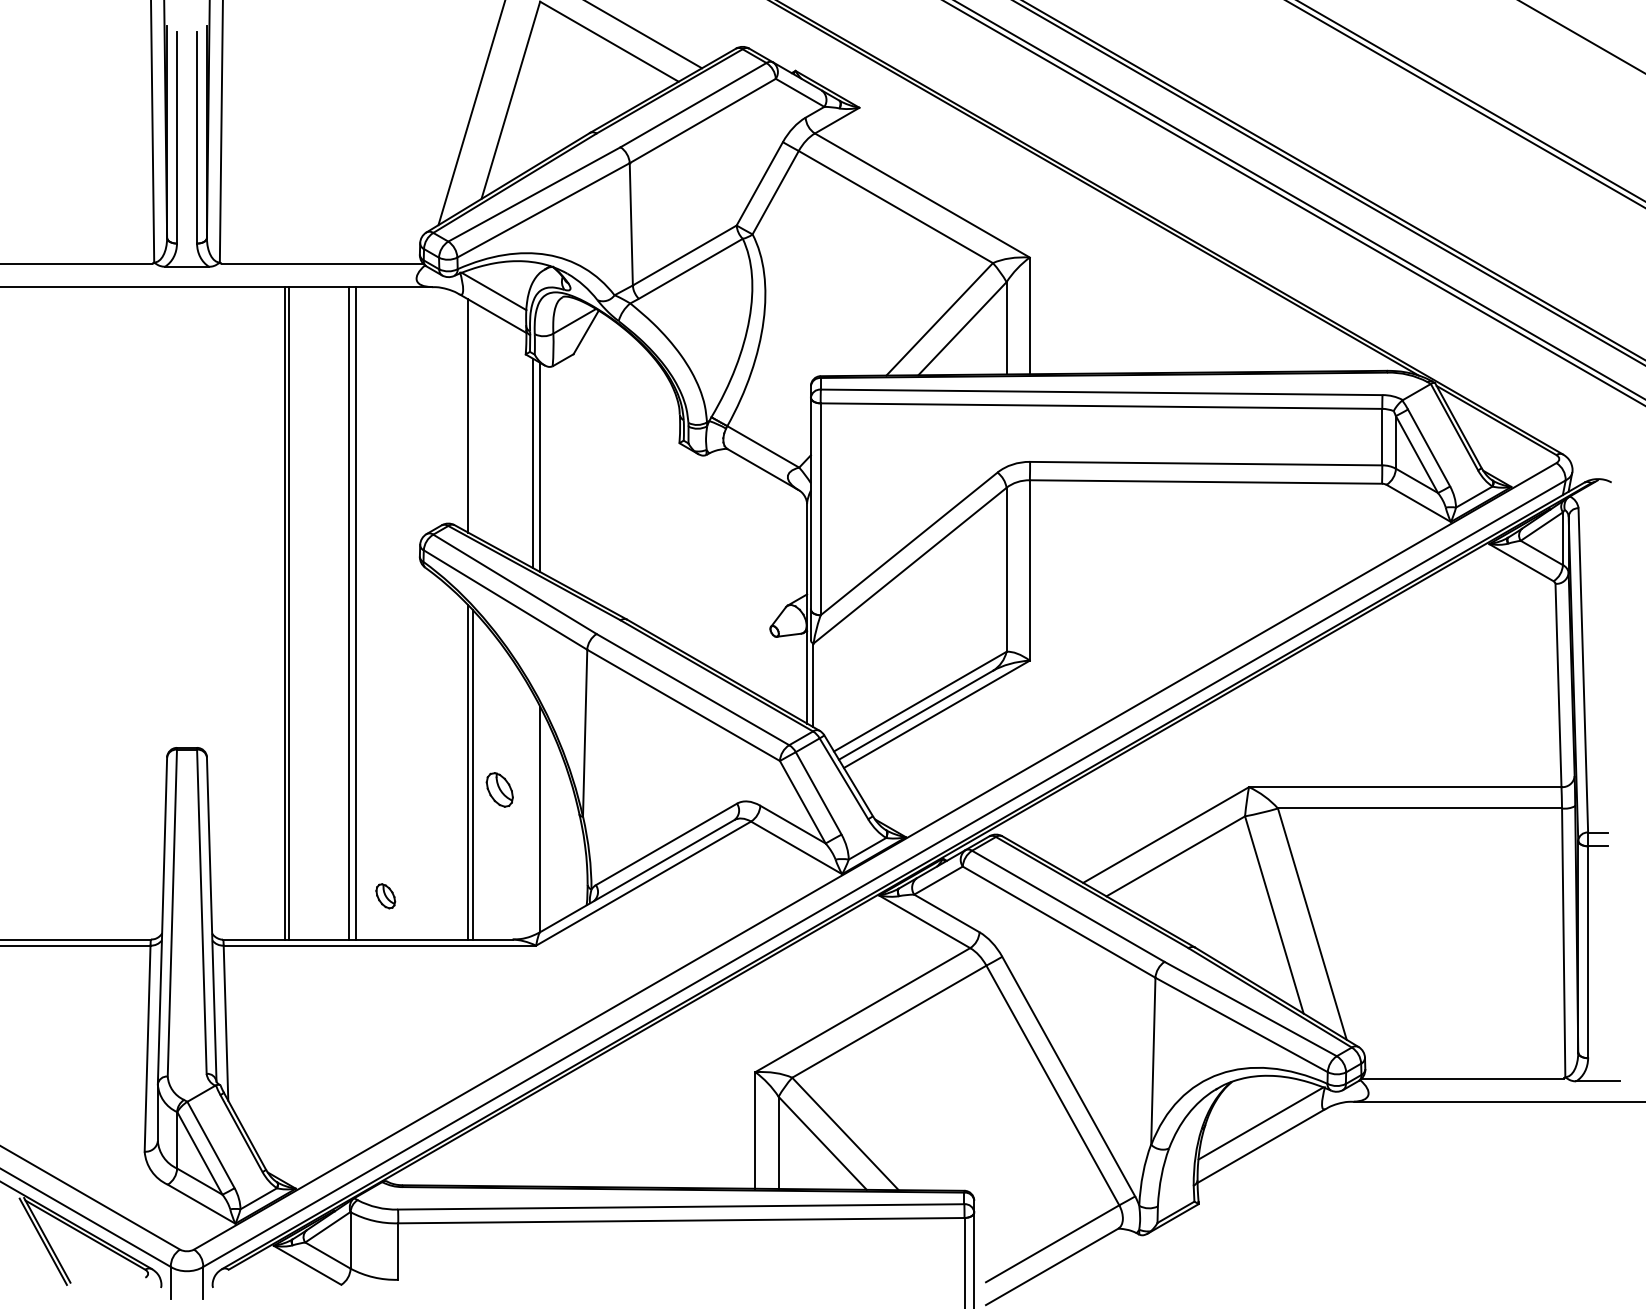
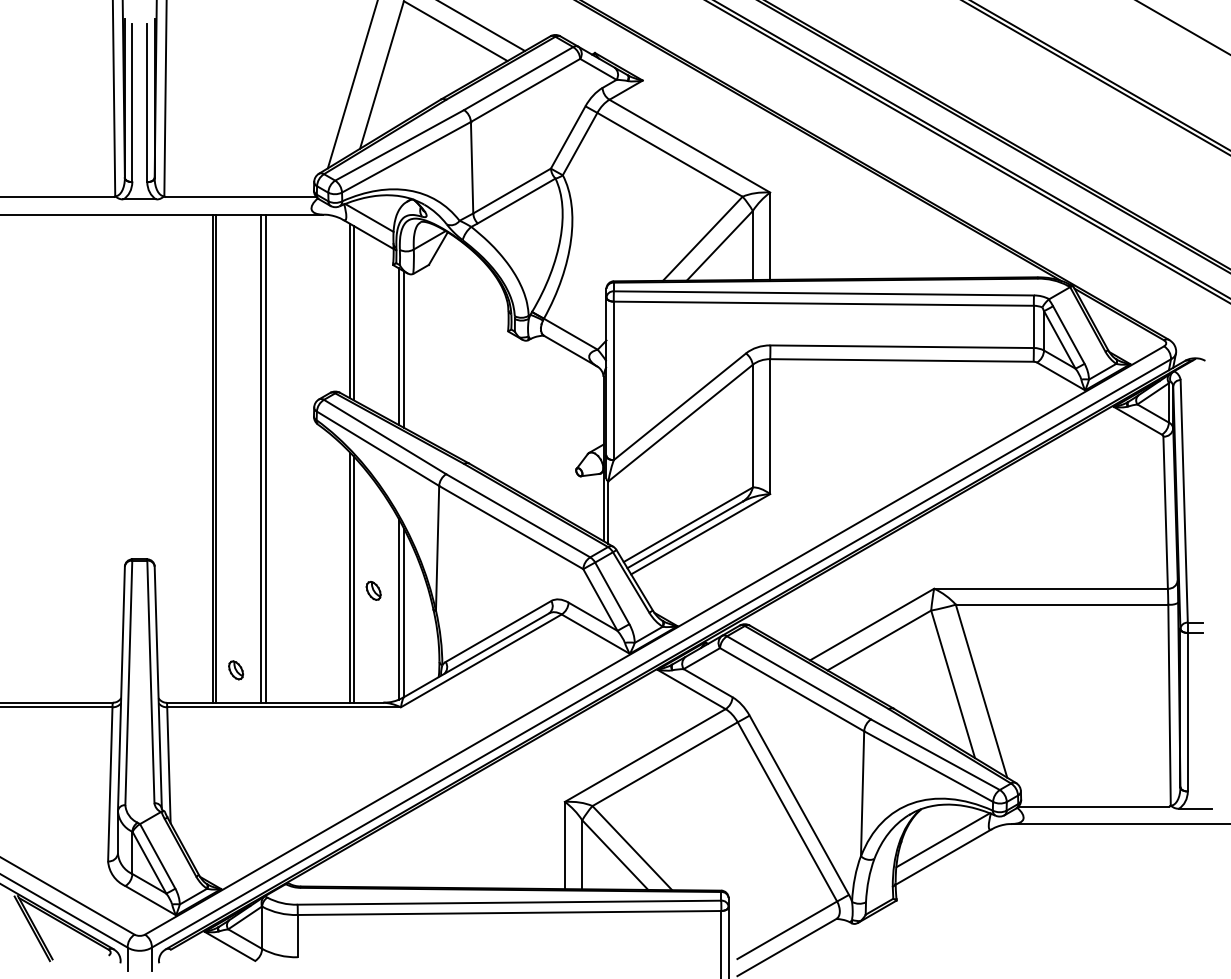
line: (472, 418) -> (353, 312), added
part: (499, 790) -> (373, 591), size x0.71
line: (533, 814) -> (398, 609), added
part: (385, 896) -> (235, 670), moved

